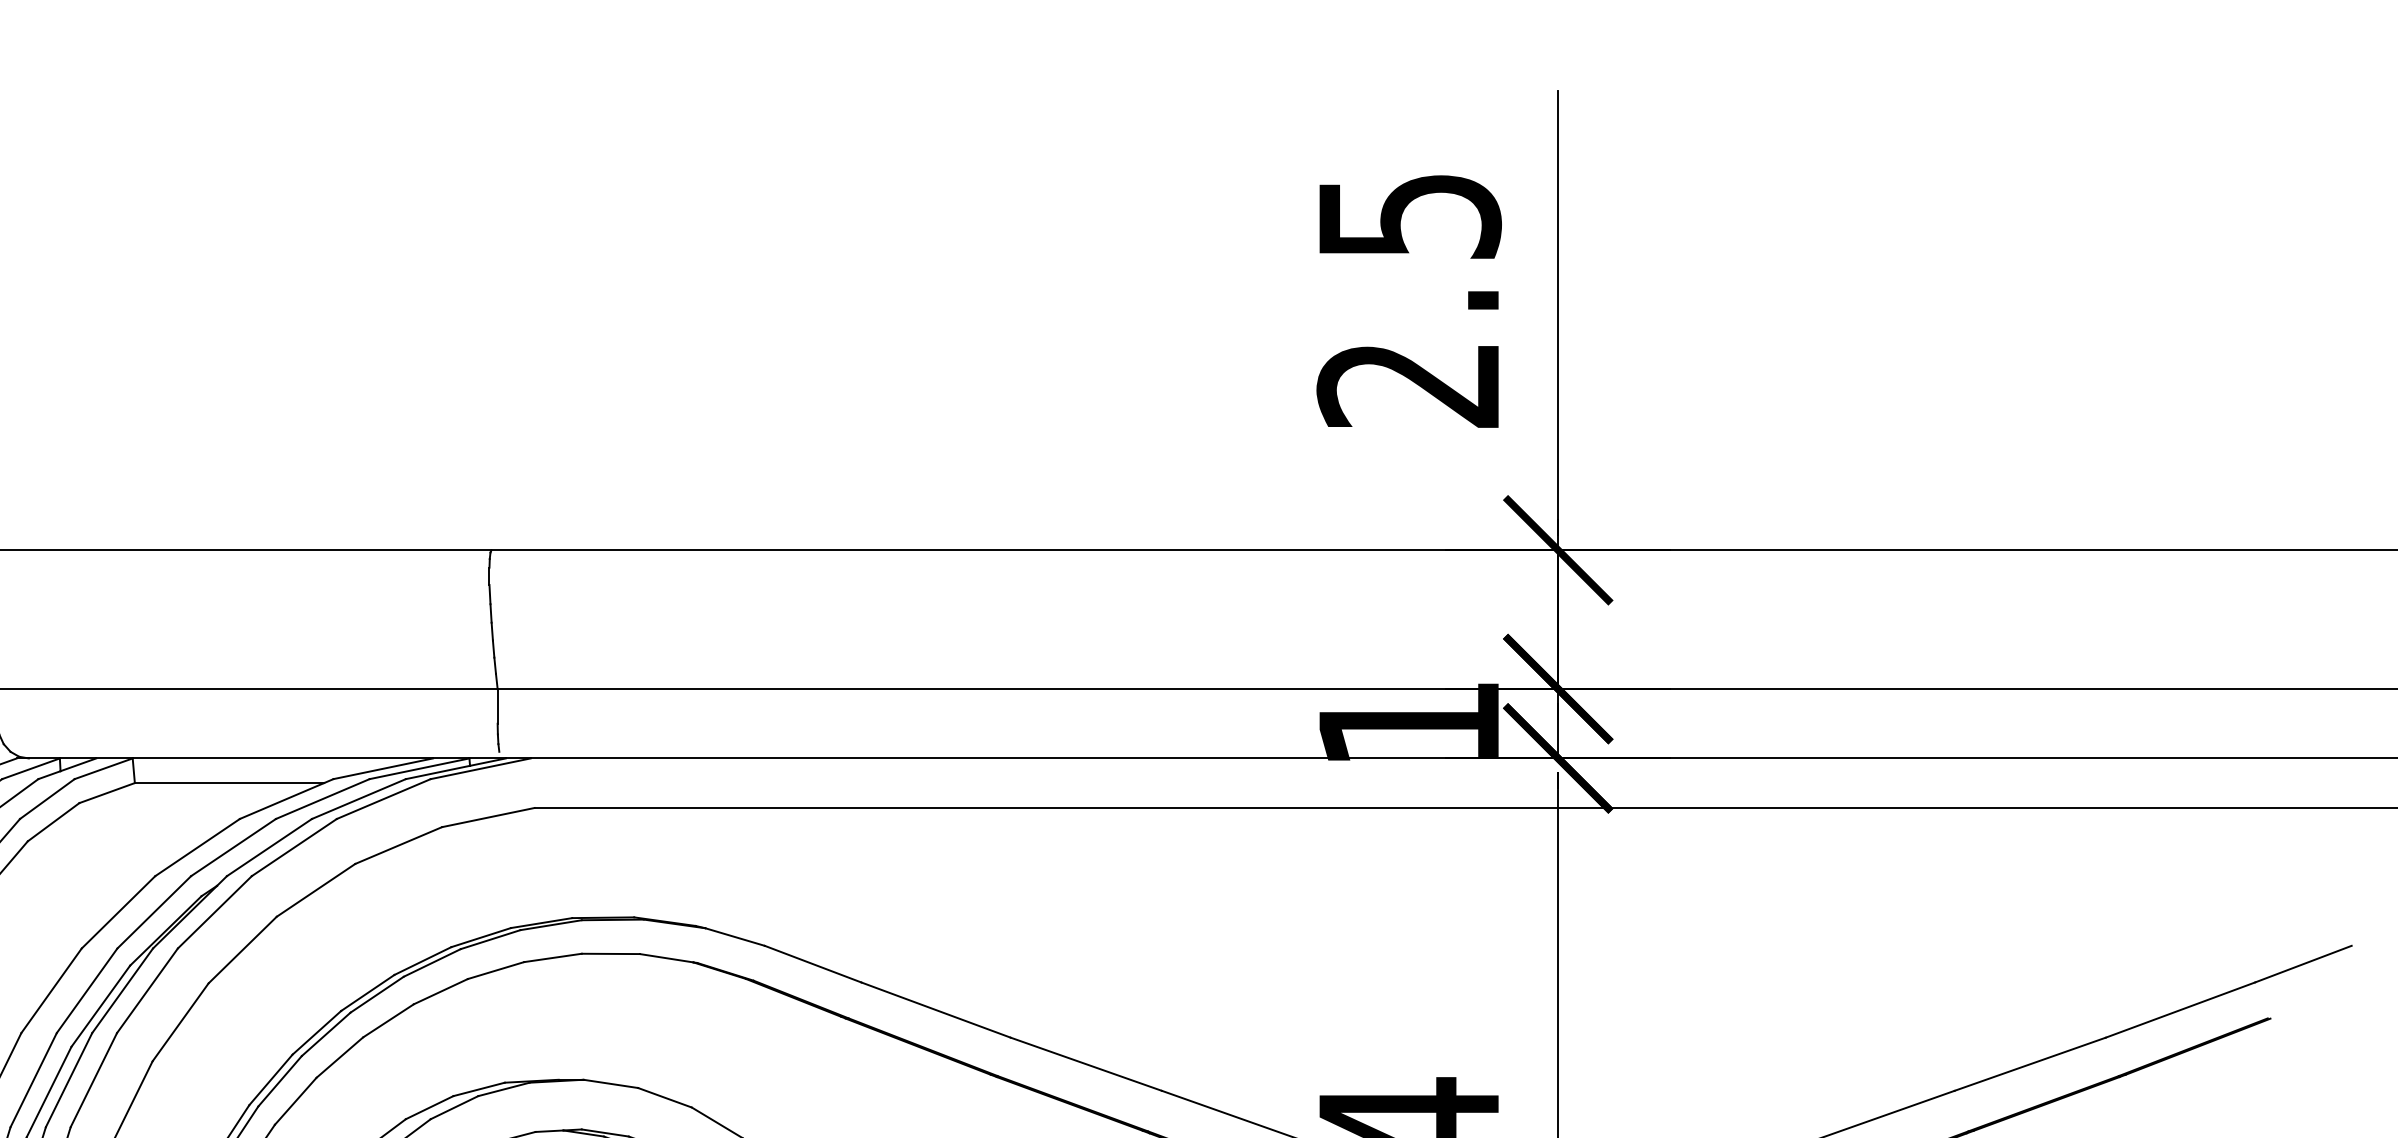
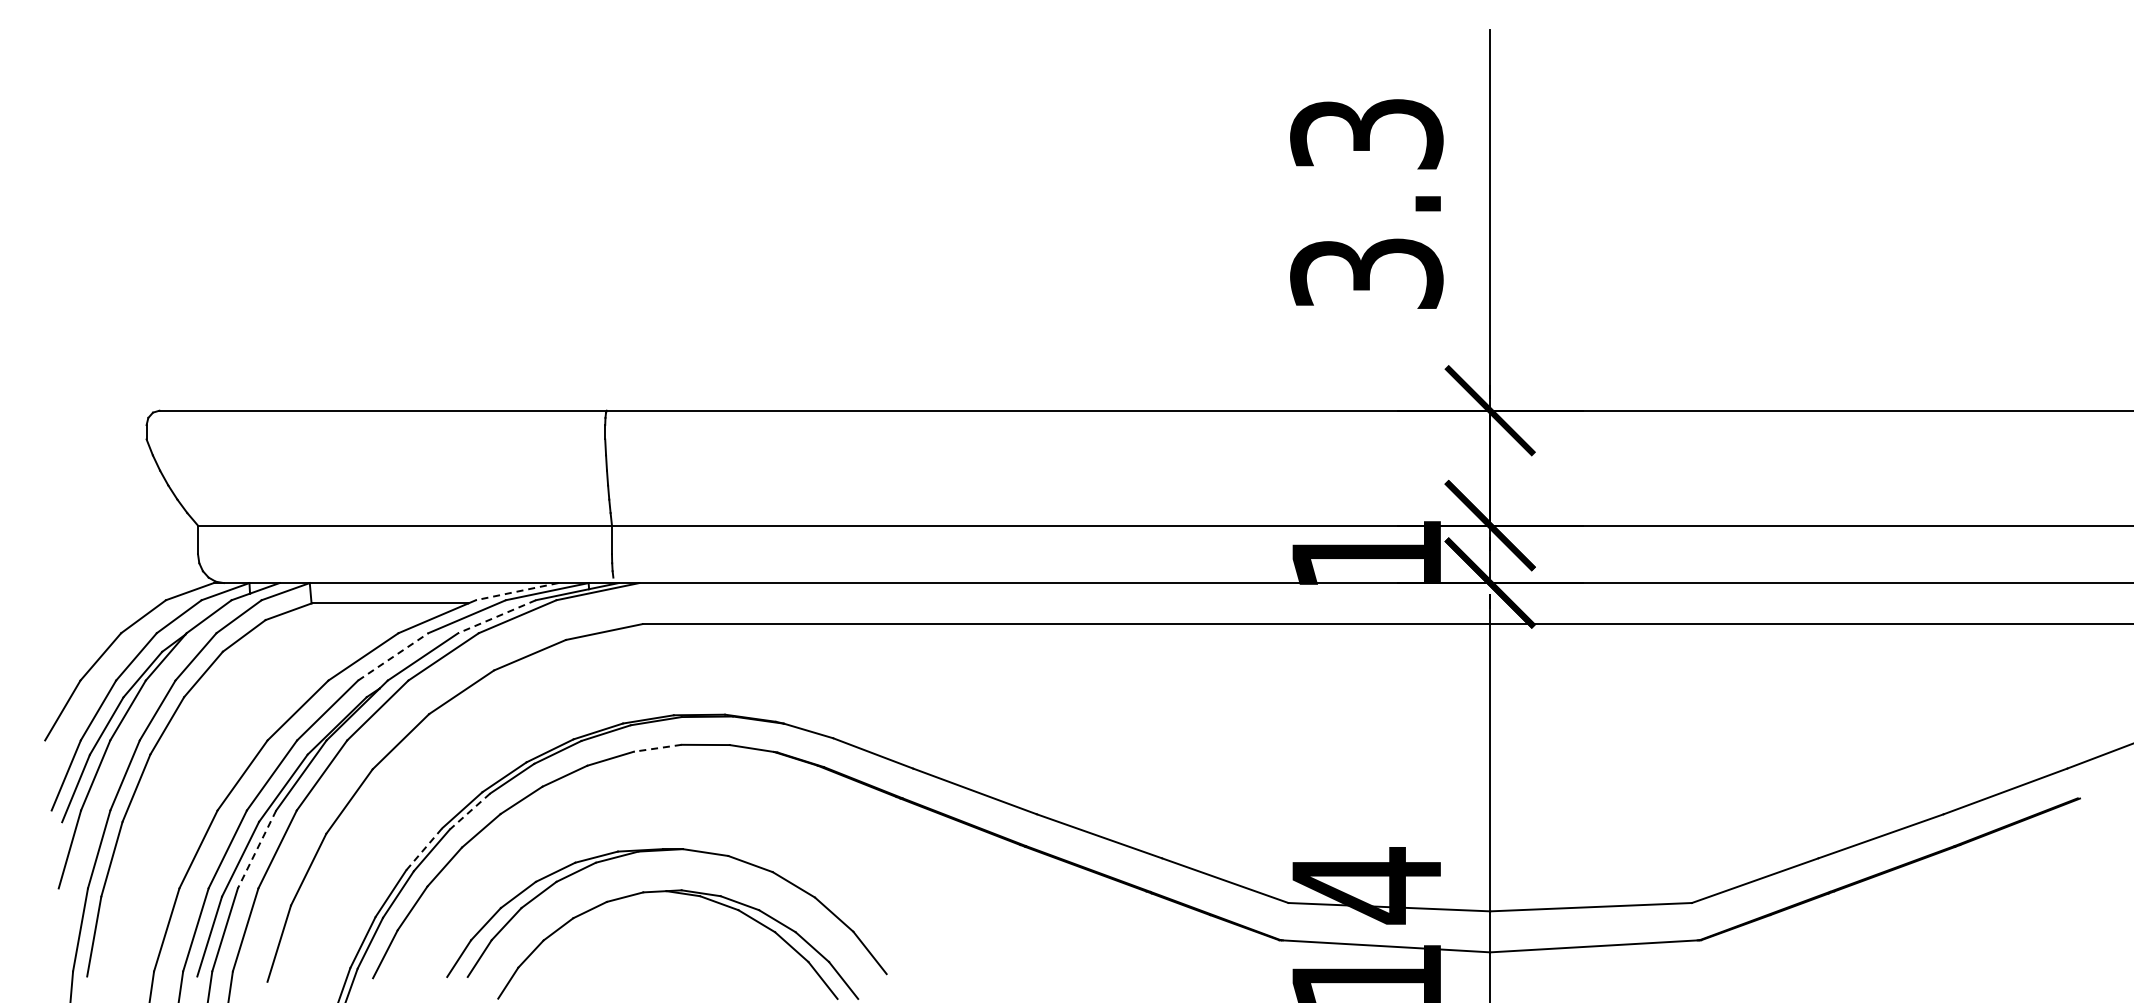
text: (1408, 301) -> (1366, 204), 2.5 -> 3.3
line: (382, 768) -> (516, 591), solid -> dashed
line: (358, 798) -> (496, 616), solid -> dashed
line: (233, 847) -> (393, 656), solid -> dashed
line: (552, 958) -> (657, 748), solid -> dashed
line: (325, 1034) -> (469, 811), solid -> dashed
line: (68, 1080) -> (256, 849), solid -> dashed
line: (271, 1080) -> (424, 849), solid -> dashed

